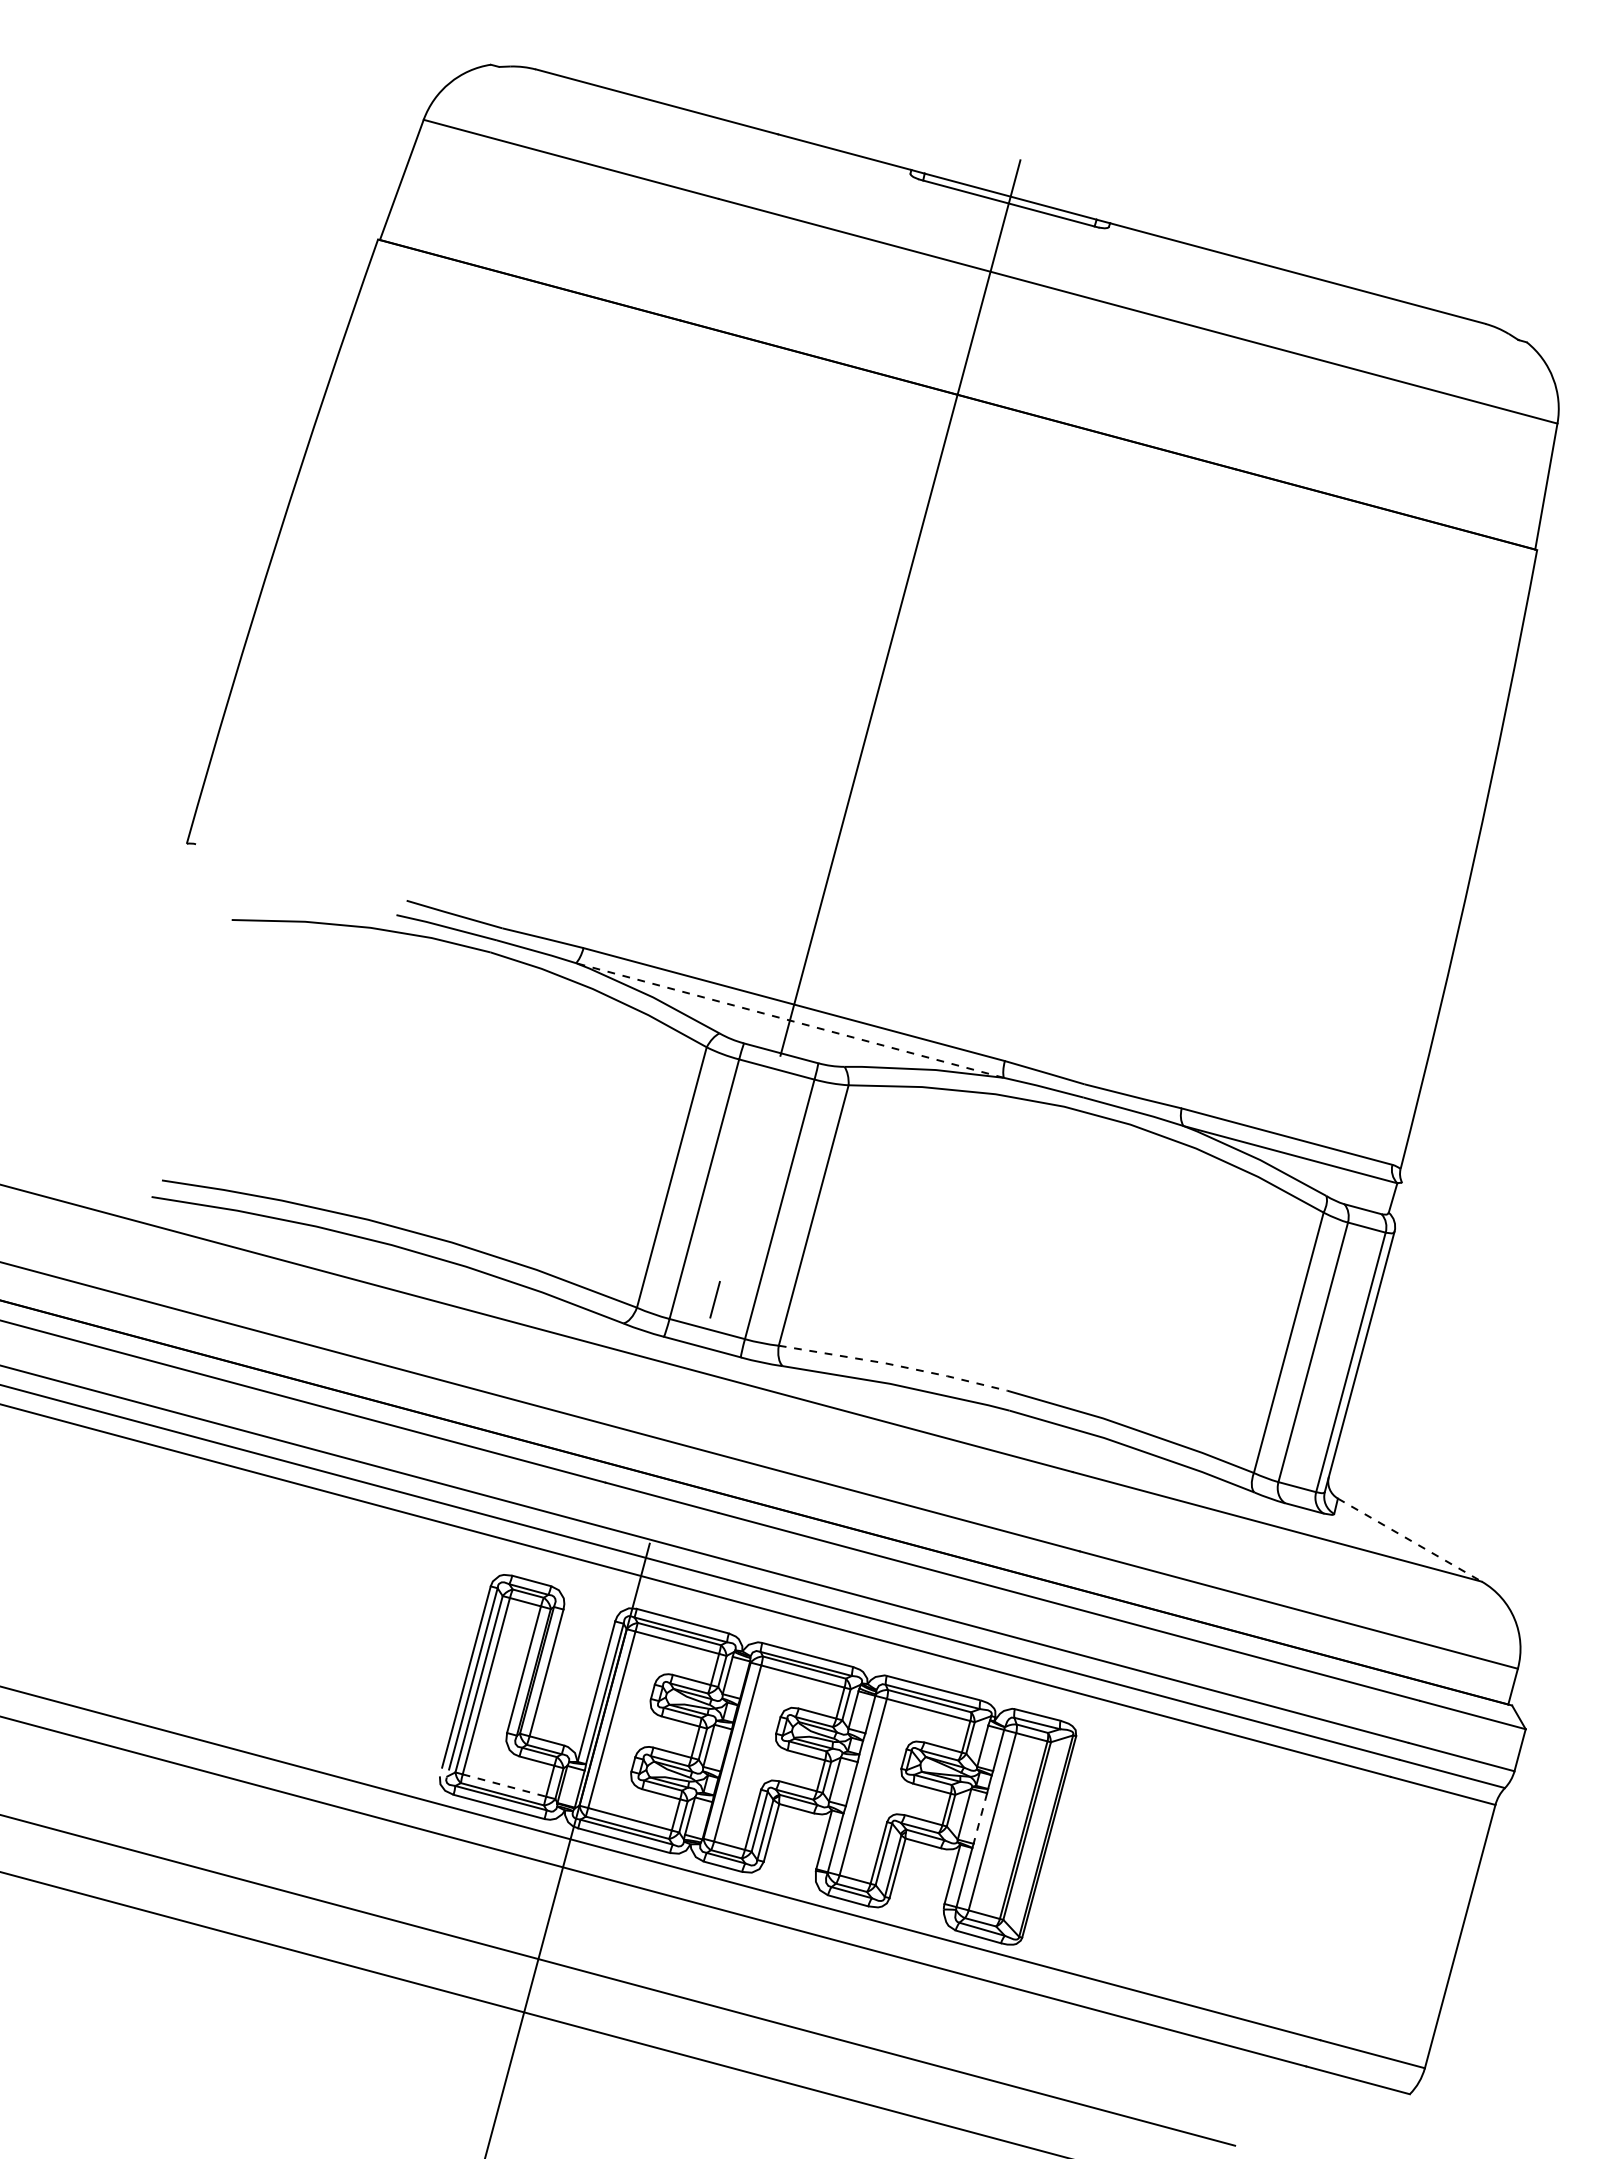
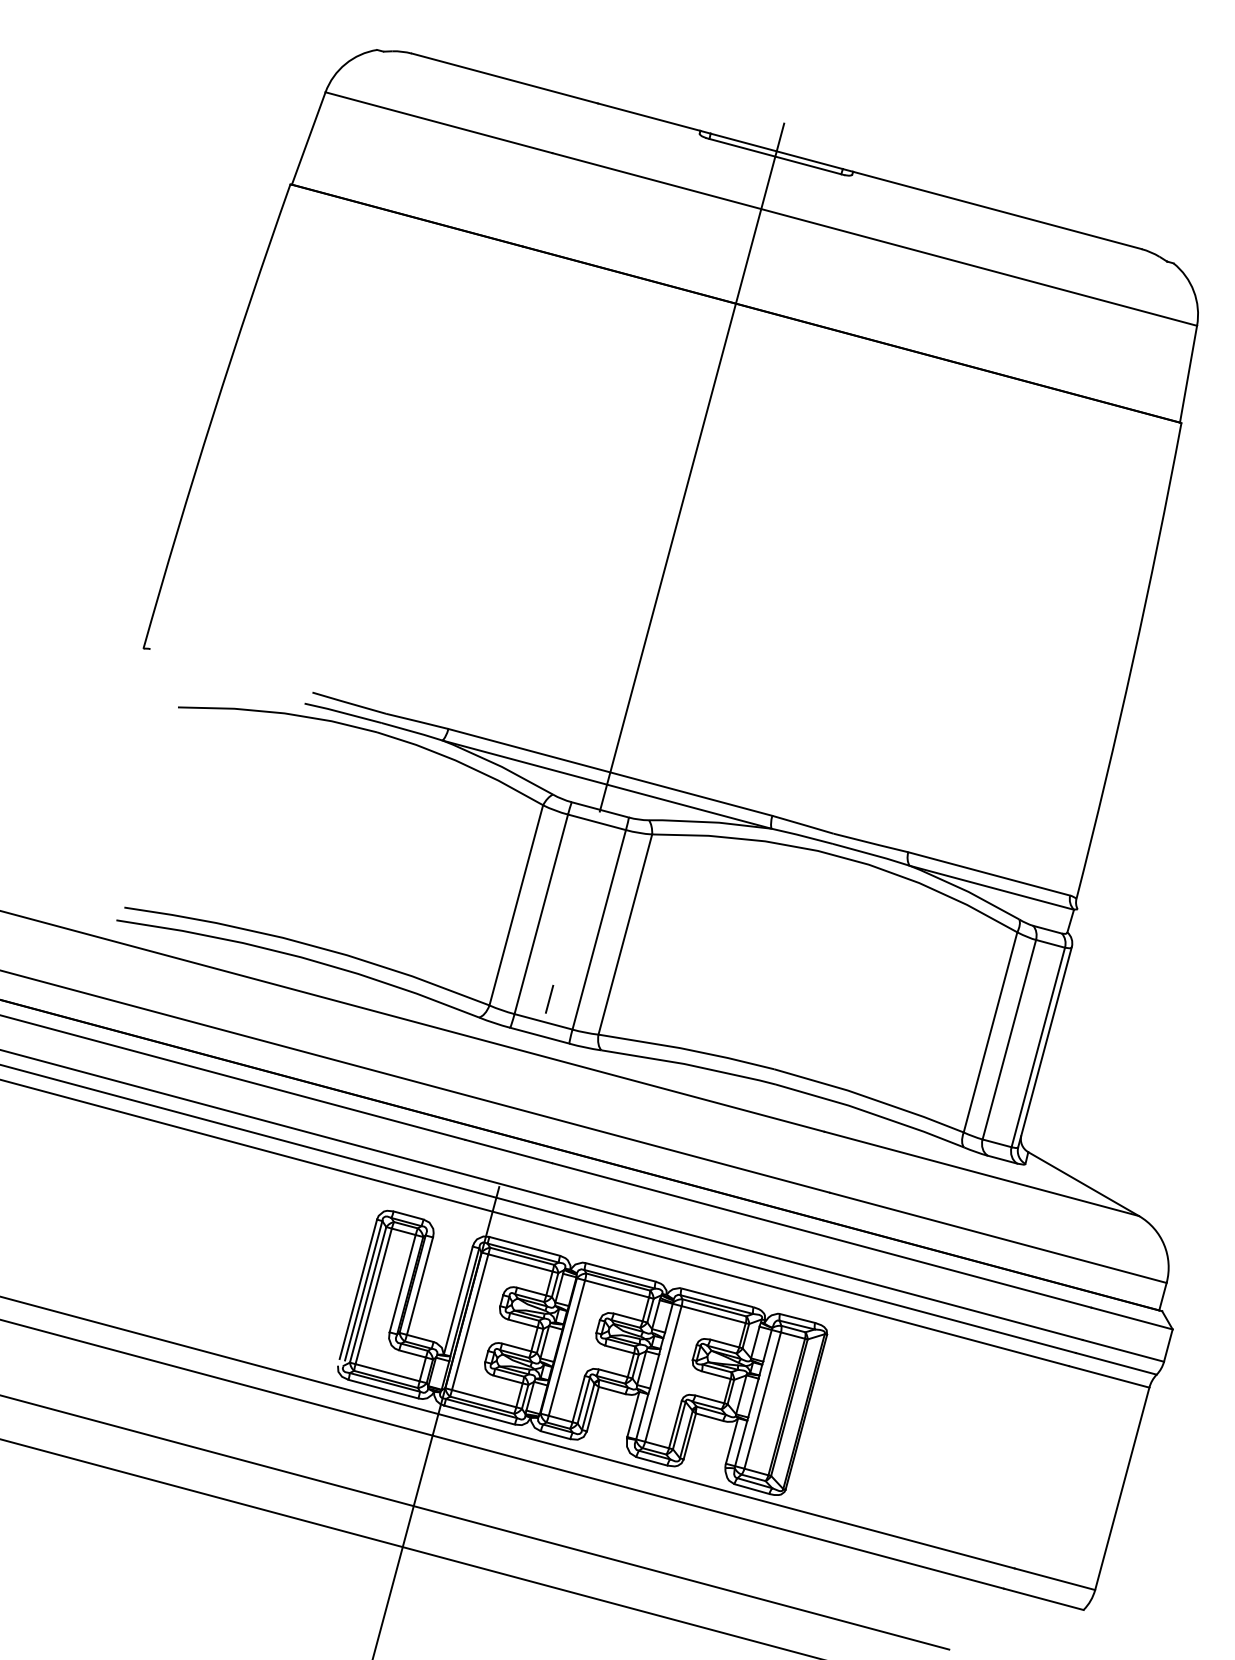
line: (789, 1020) -> (606, 784), dashed -> solid
line: (894, 1365) -> (687, 1049), dashed -> solid
line: (1410, 1540) -> (1084, 1184), dashed -> solid
line: (504, 1785) -> (387, 1372), dashed -> solid
line: (980, 1819) -> (753, 1398), dashed -> solid

